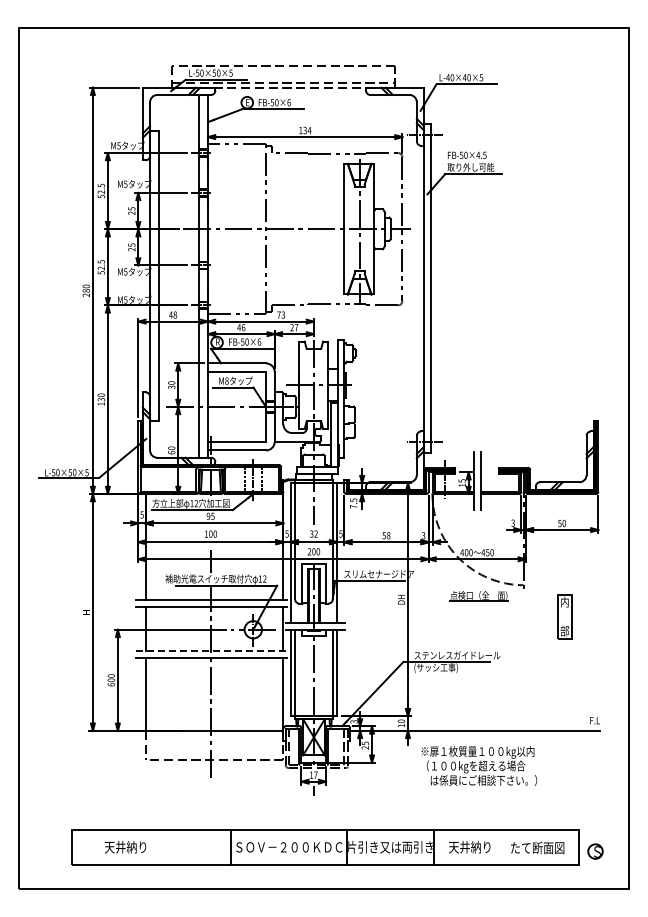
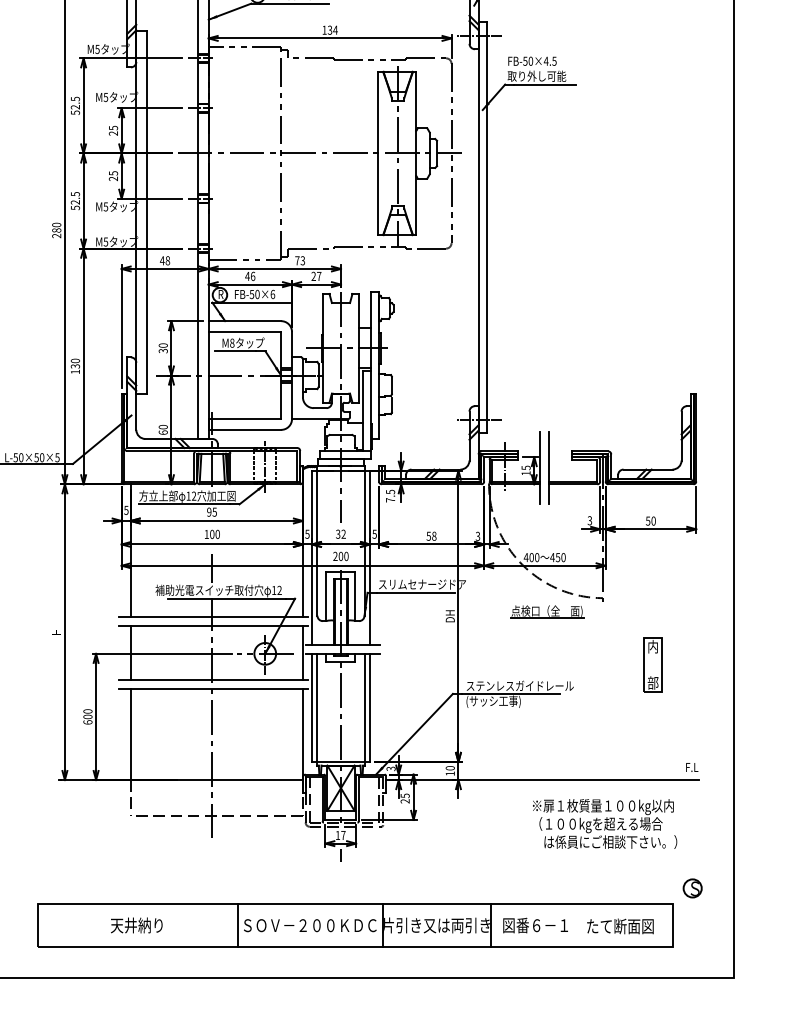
part: (564, 616) -> (652, 664), moved
line: (211, 651) -> (213, 680), dashed -> solid
text: (479, 765) -> (605, 823), moved
text: (469, 846) -> (535, 924), 天井納り -> 図番６－１
text: (125, 847) -> (136, 925), moved
part: (595, 851) -> (692, 888), moved

